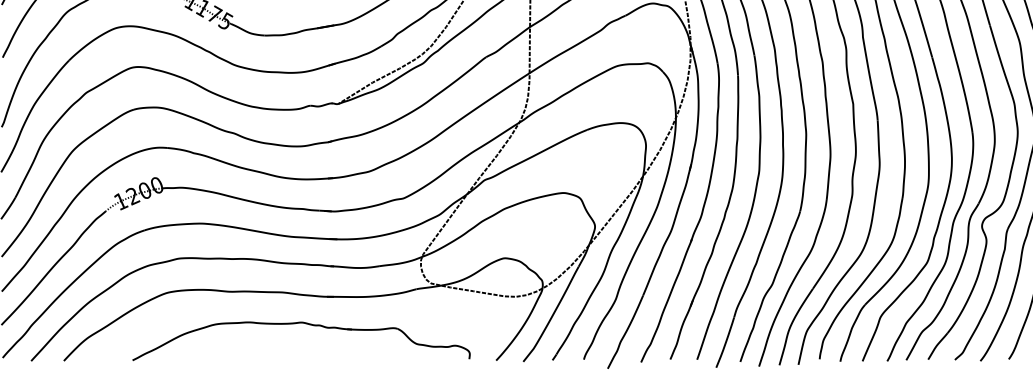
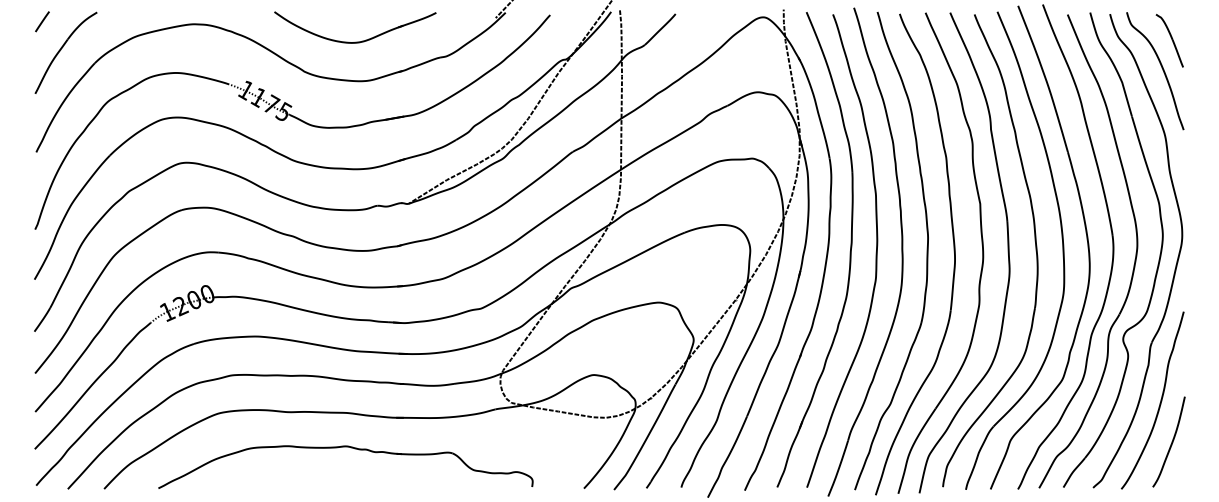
part: (306, 324) -> (351, 448), moved

